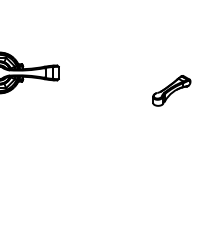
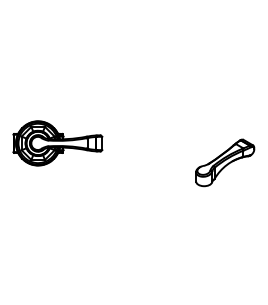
part: (171, 90) -> (225, 162), size x1.43

